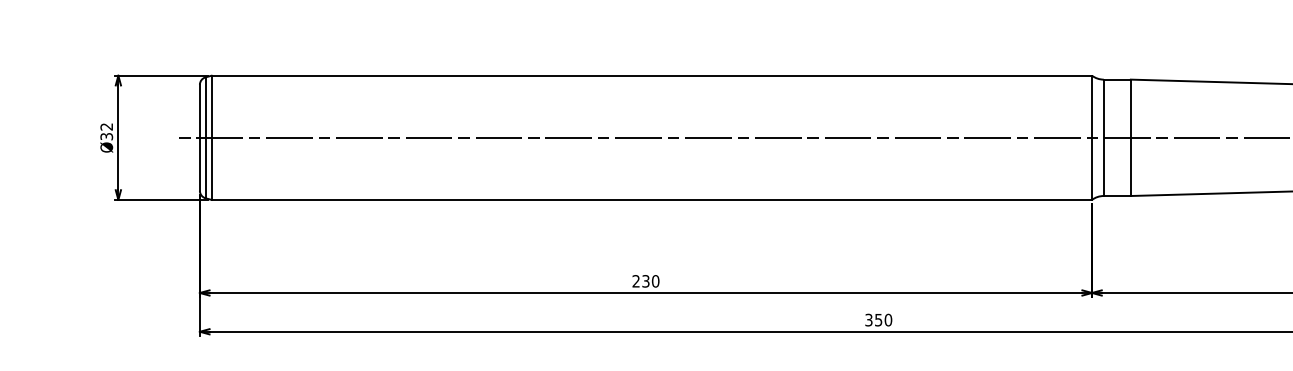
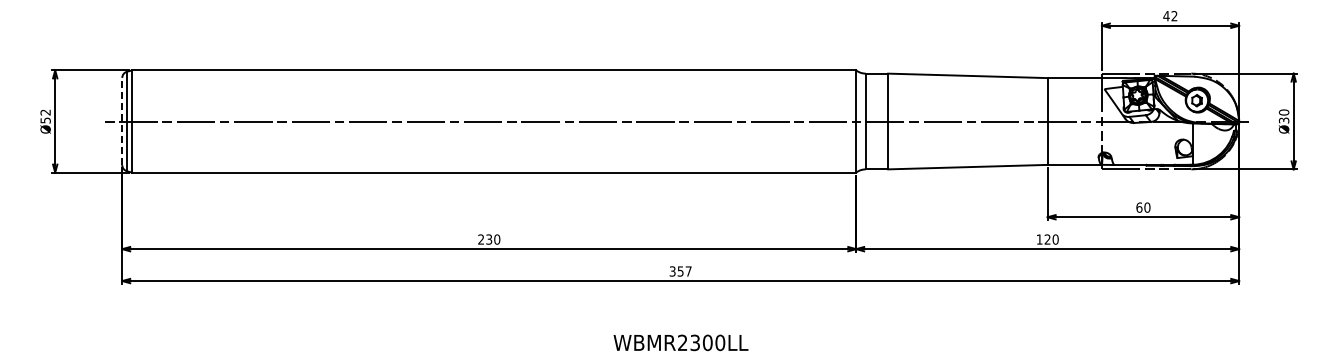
text: (105, 136) -> (44, 120), Ø32 -> Ø52
line: (200, 137) -> (122, 121), solid -> dashed
text: (888, 320) -> (688, 271), 350 -> 357

